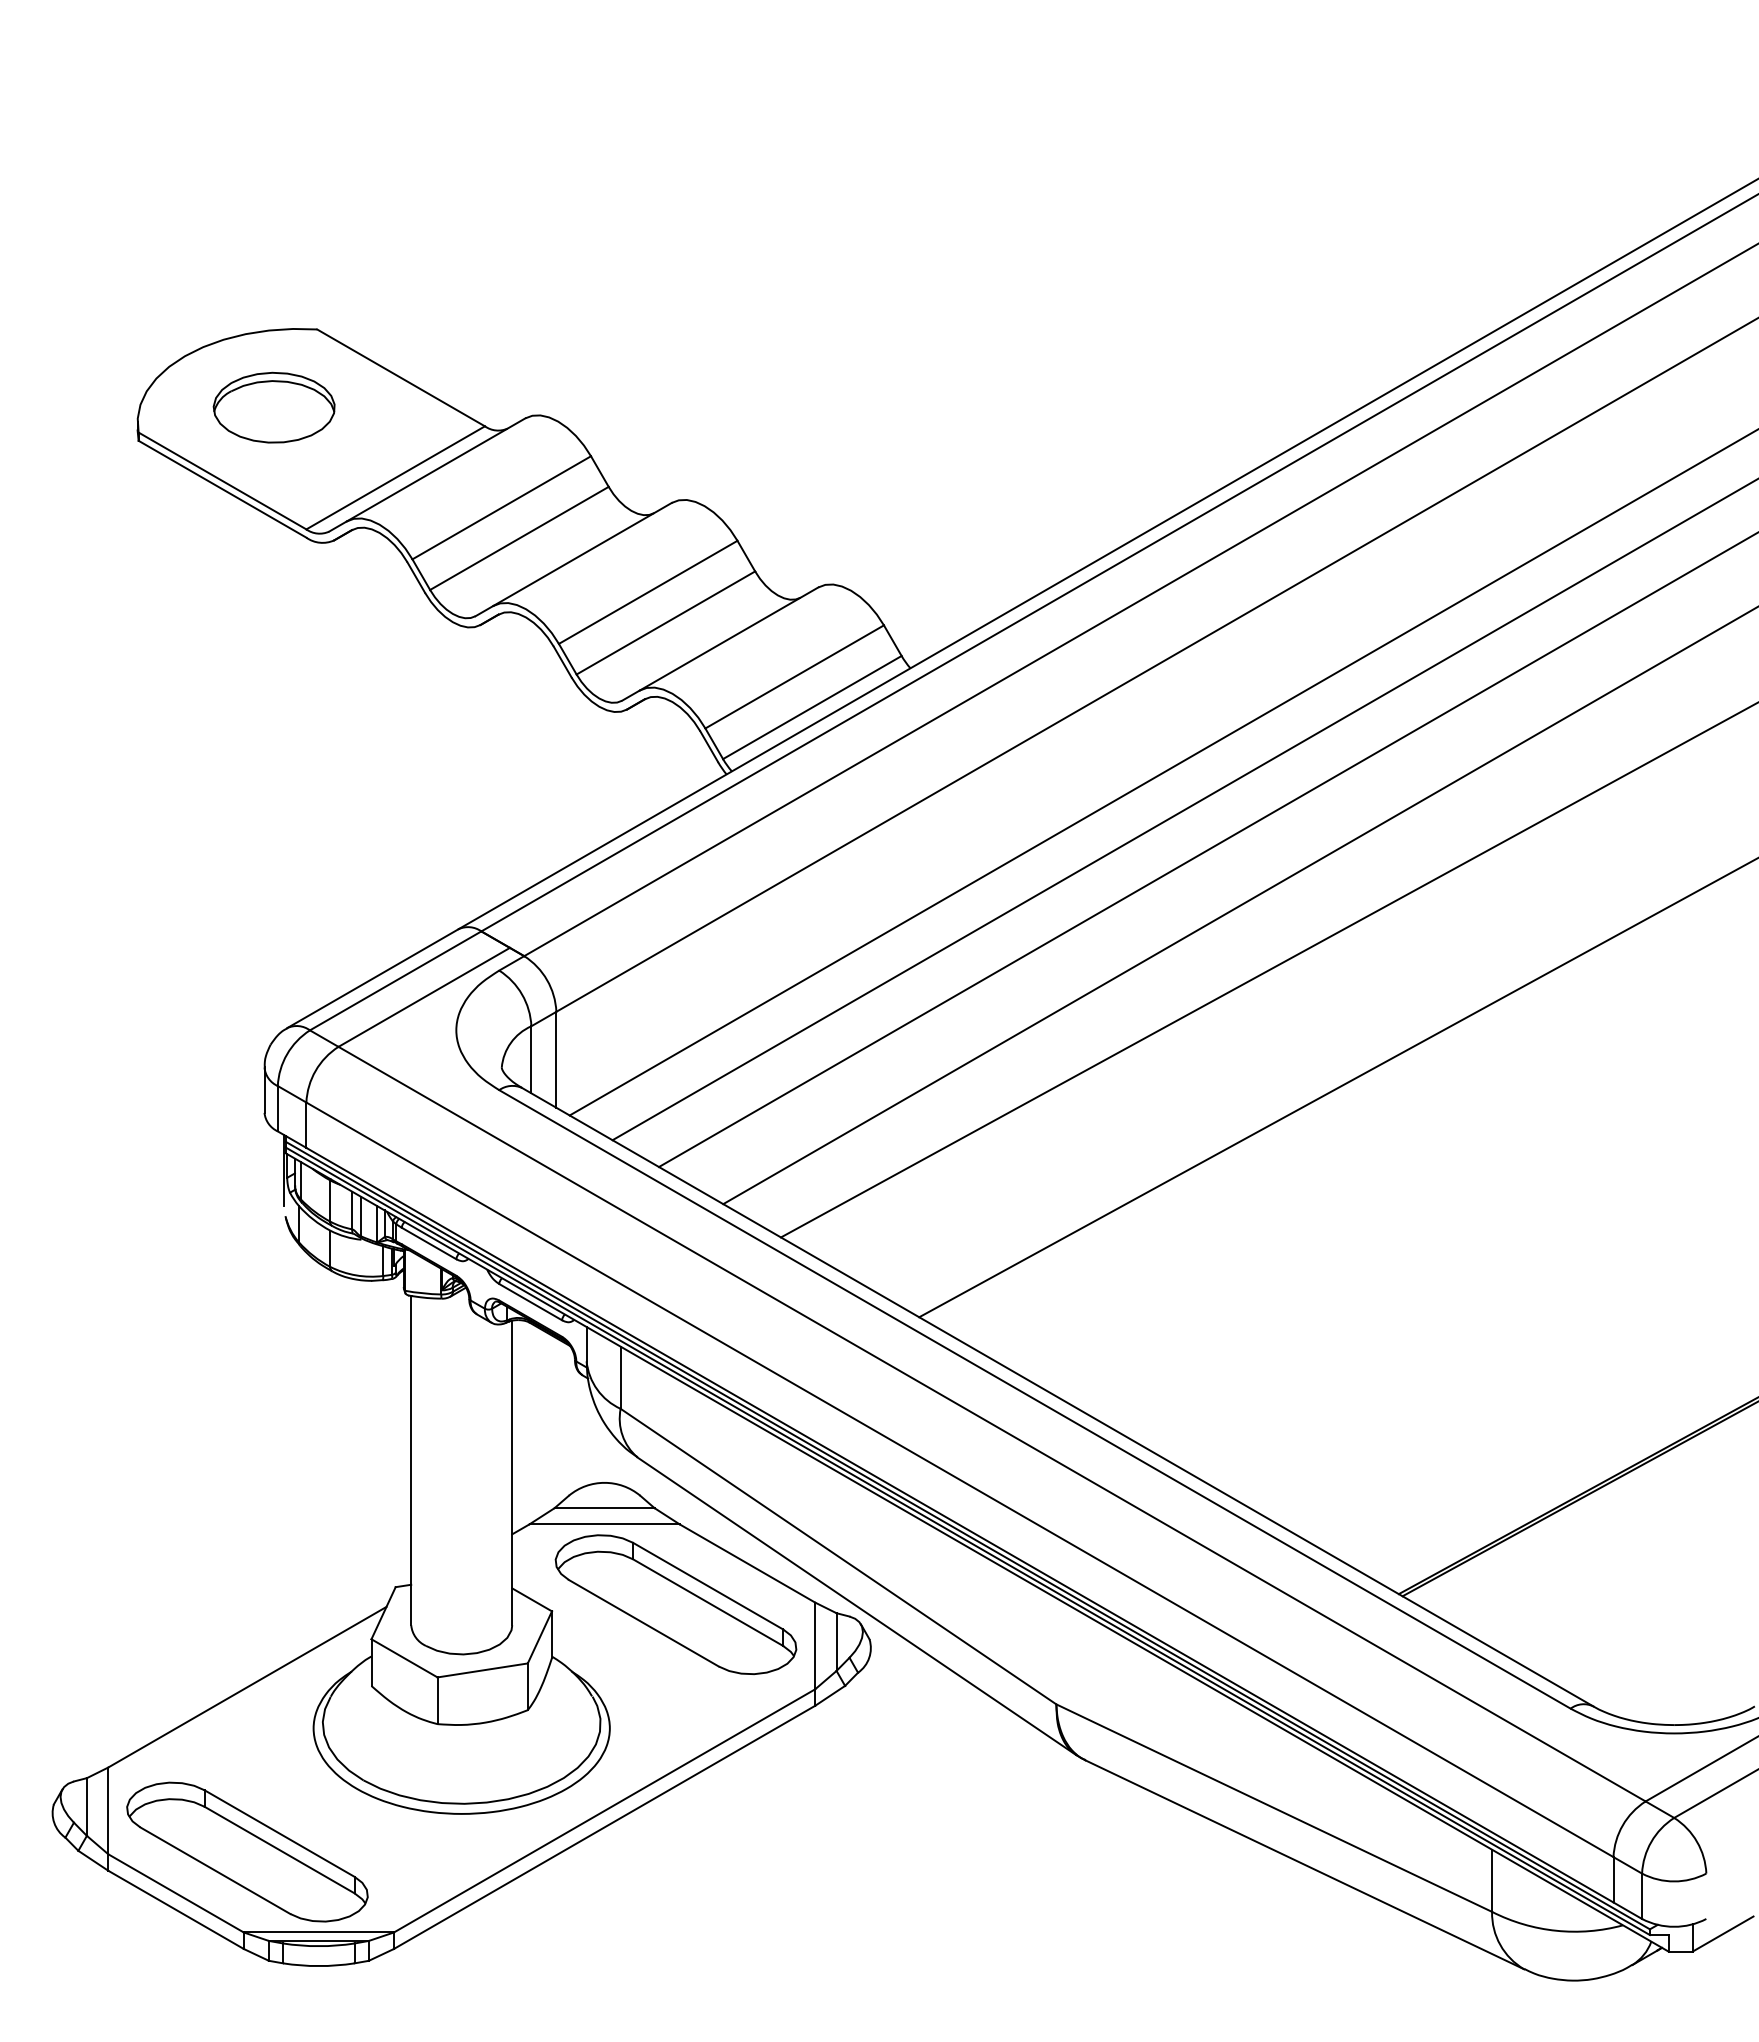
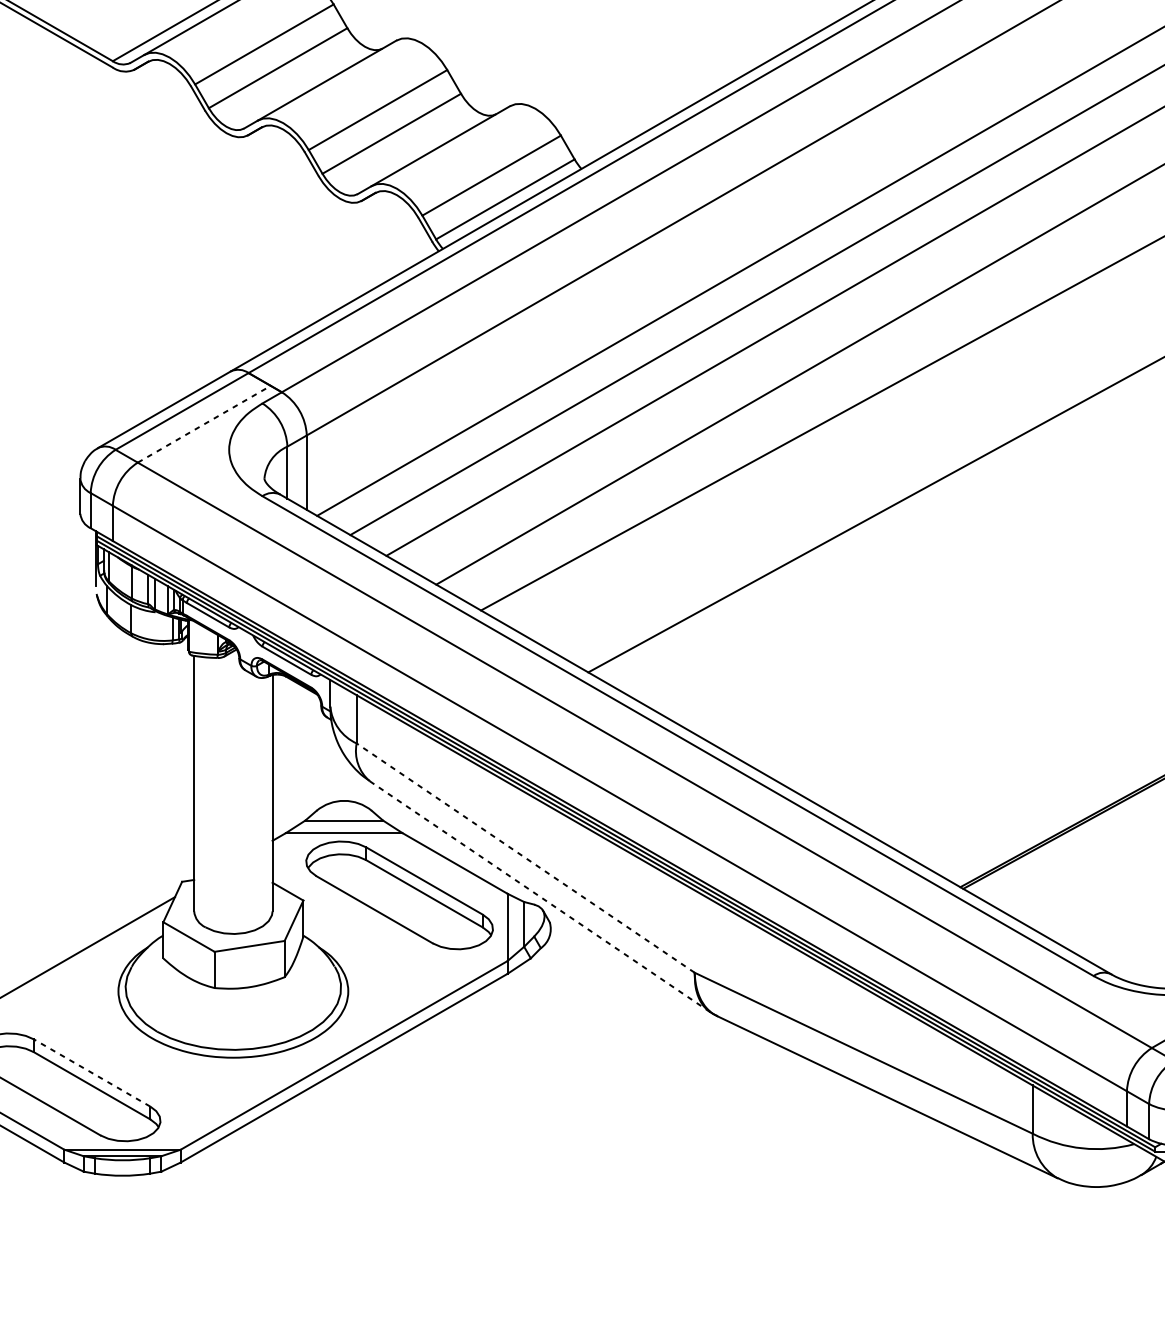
line: (424, 997) -> (204, 424), solid -> dashed
line: (838, 1556) -> (525, 858), solid -> dashed
line: (857, 1606) -> (540, 896), solid -> dashed
line: (279, 1833) -> (92, 1072), solid -> dashed

